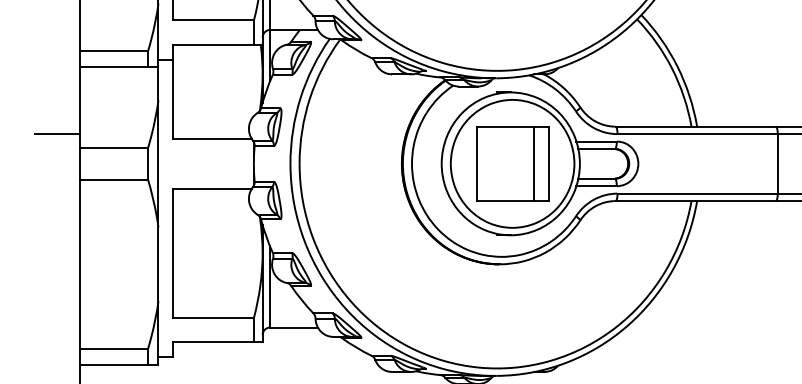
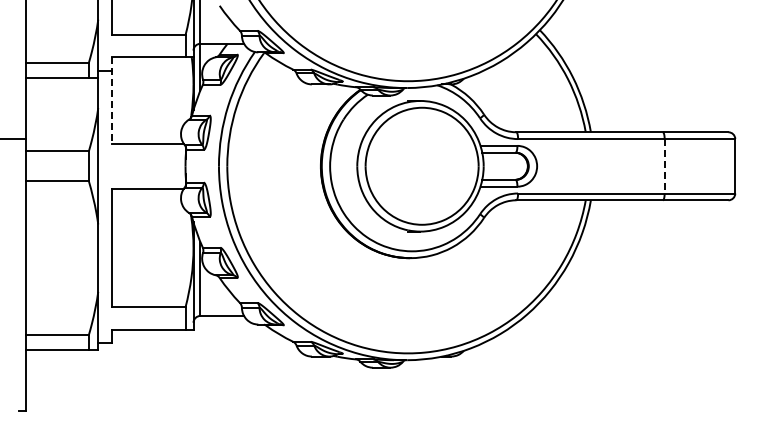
line: (172, 93) -> (111, 101), solid -> dashed
part: (513, 163) -> (422, 165), removed
line: (777, 164) -> (664, 166), solid -> dashed

